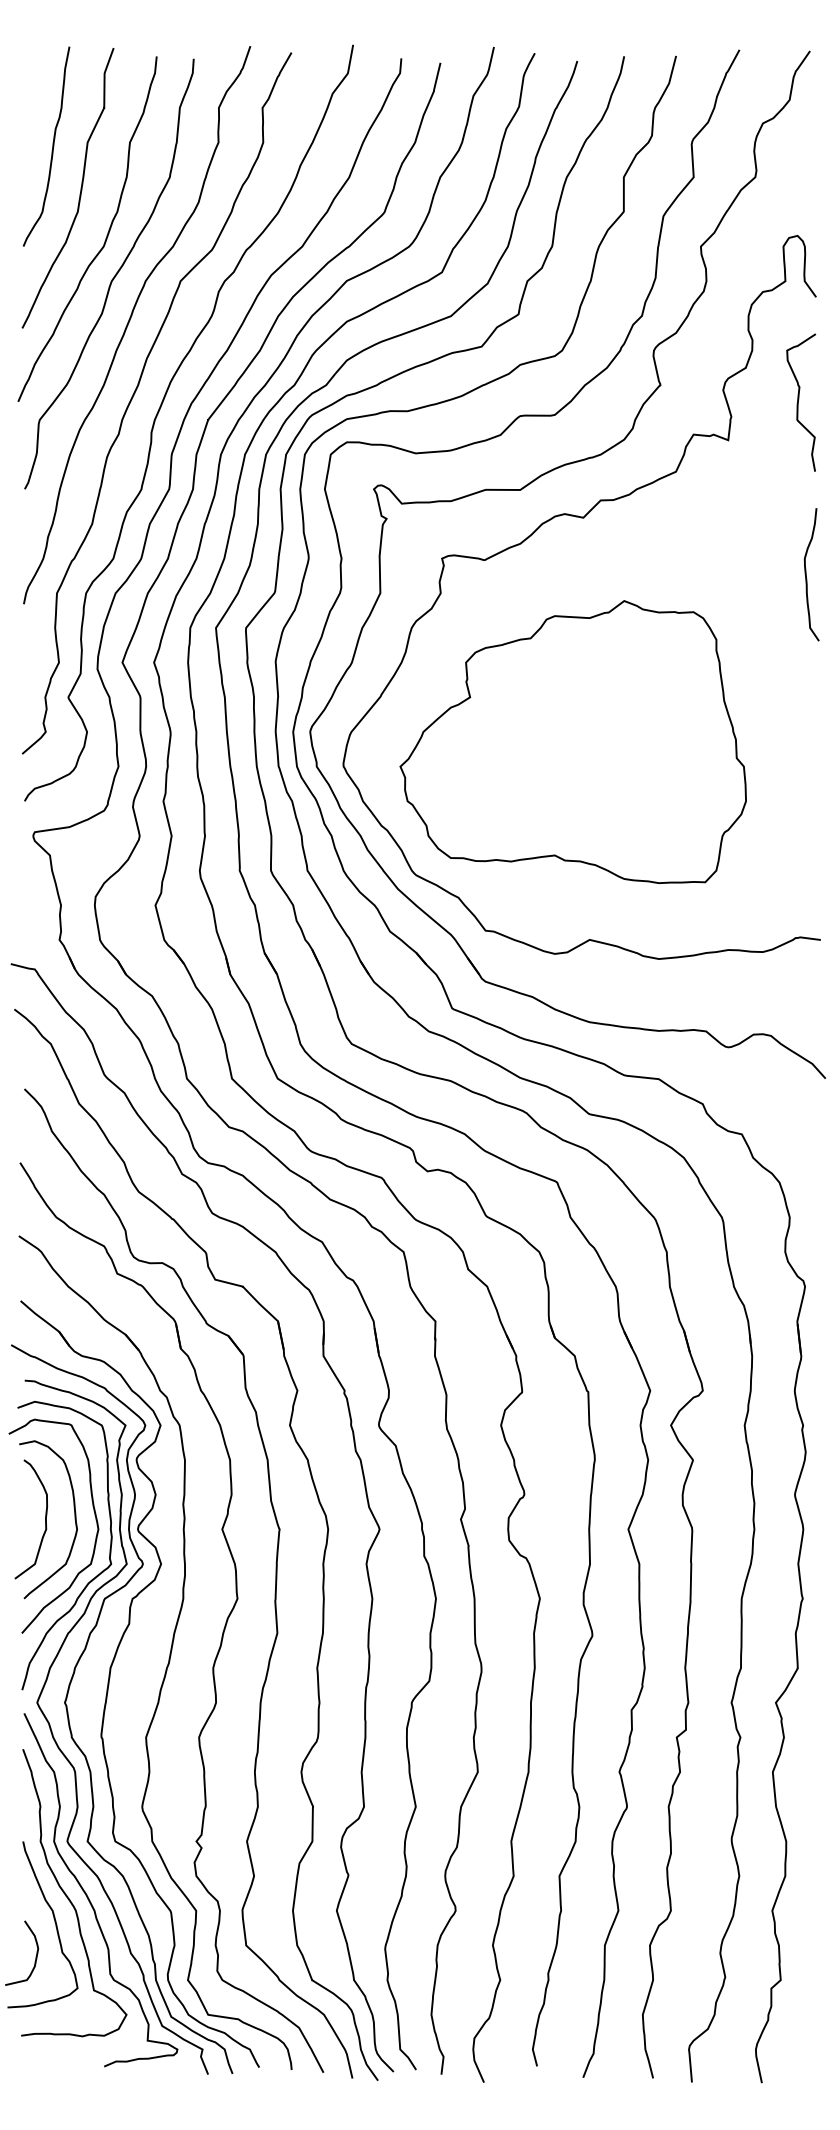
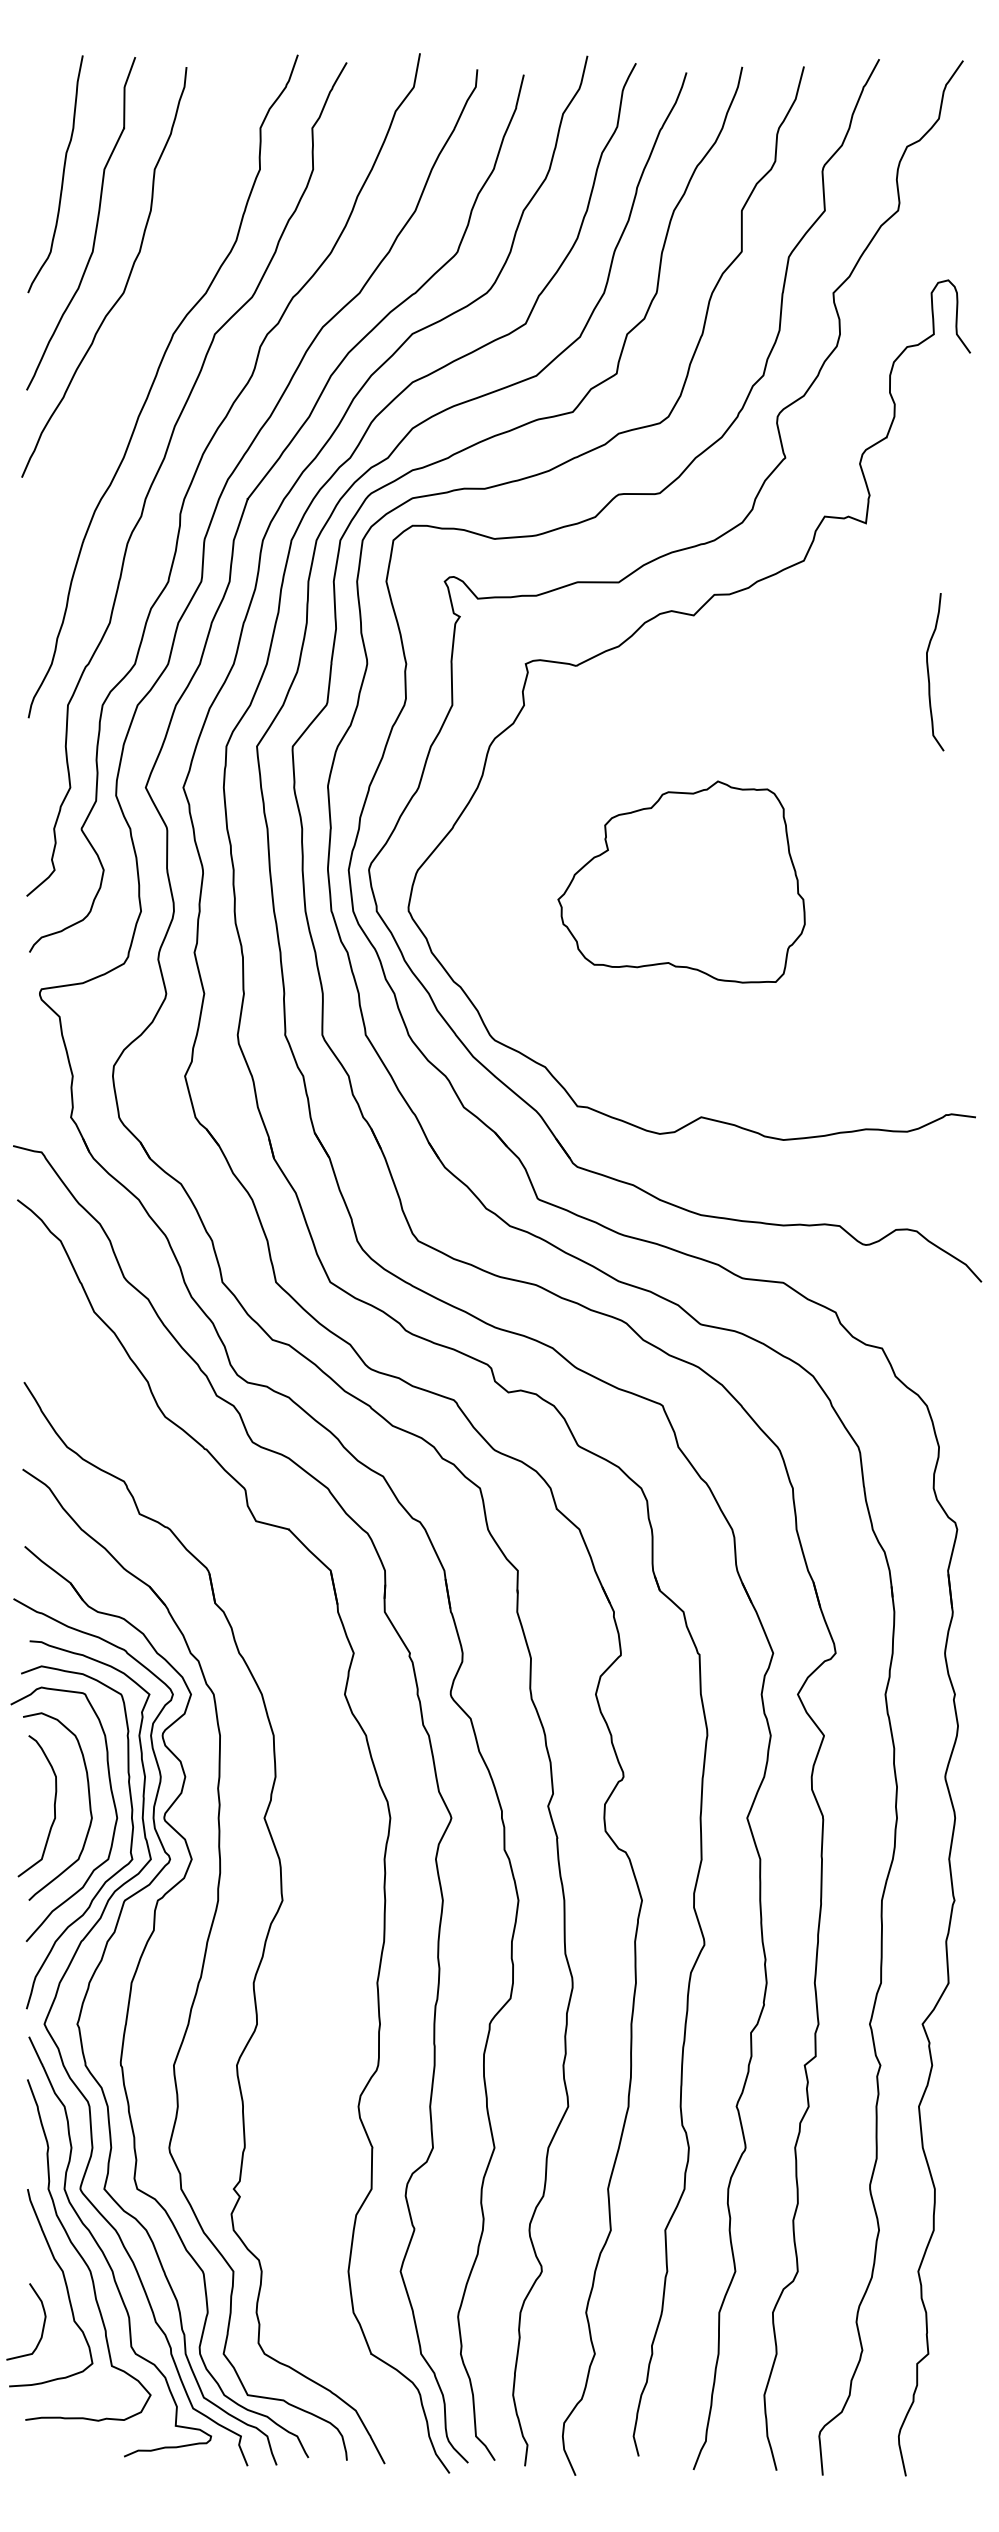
curve: (113, 276) -> (135, 328), removed
curve: (798, 402) -> (949, 478), removed
curve: (806, 575) -> (929, 672), moved
part: (573, 741) -> (681, 881), size x0.6
part: (275, 1583) -> (327, 1882), removed

